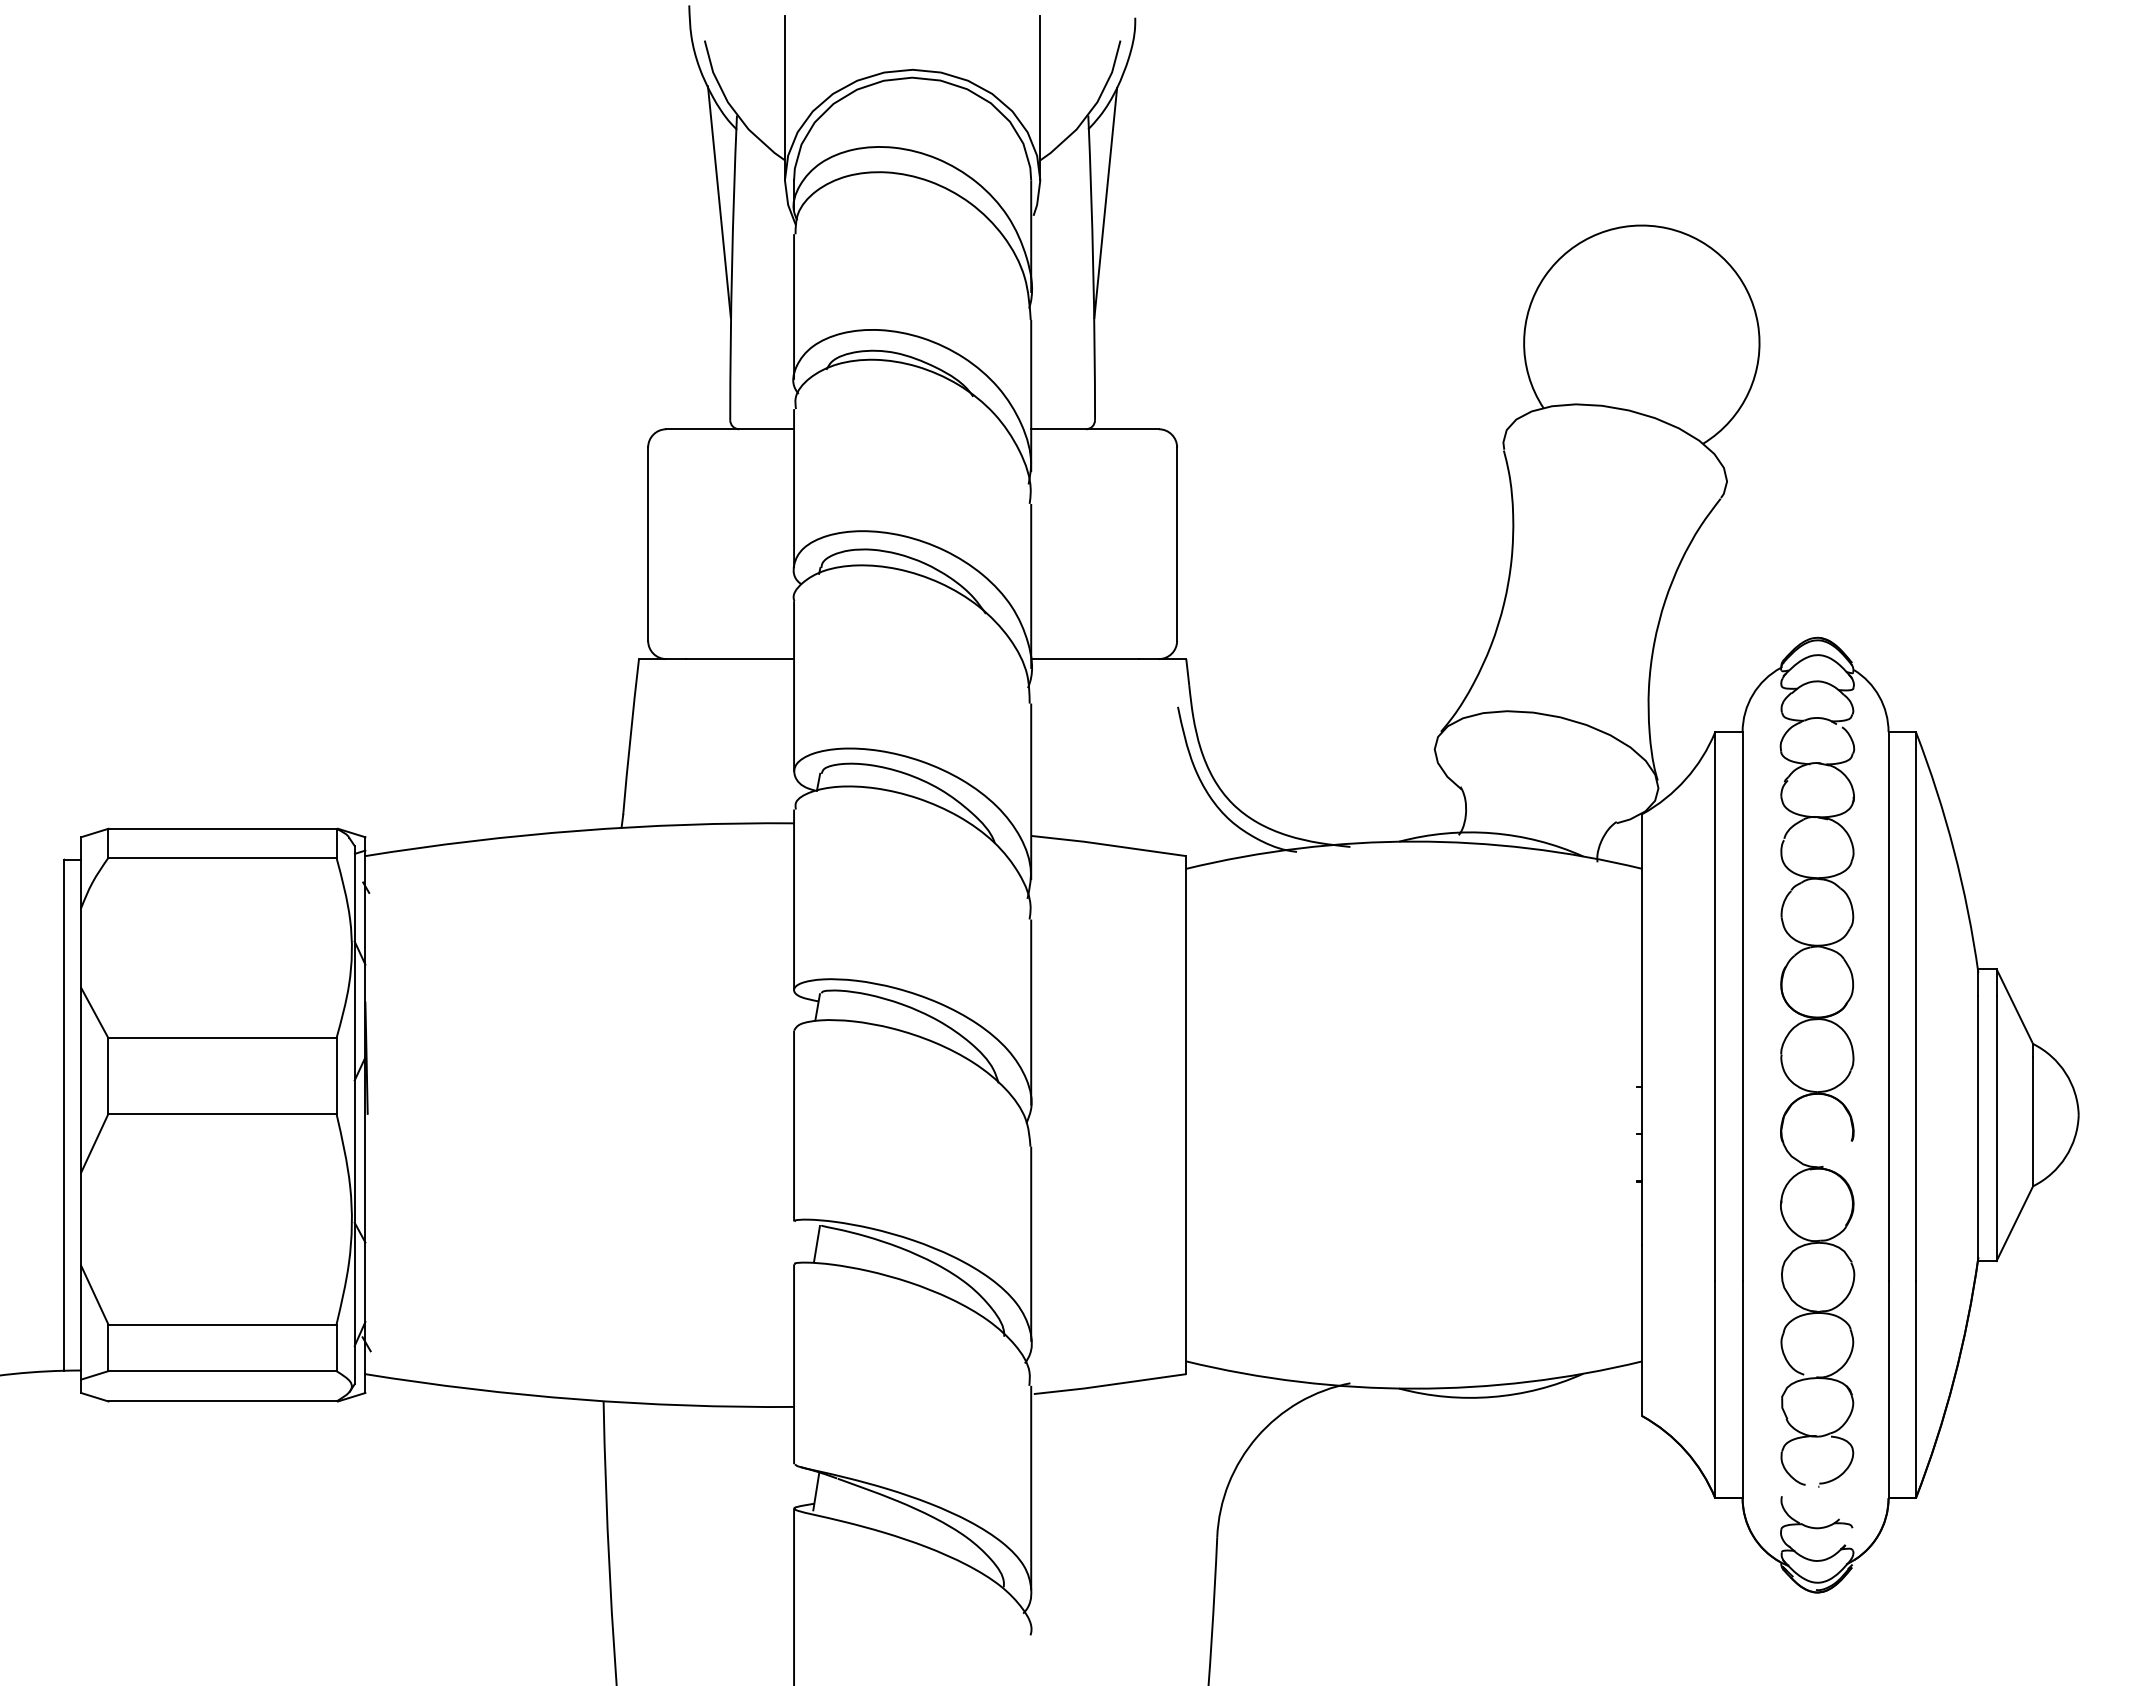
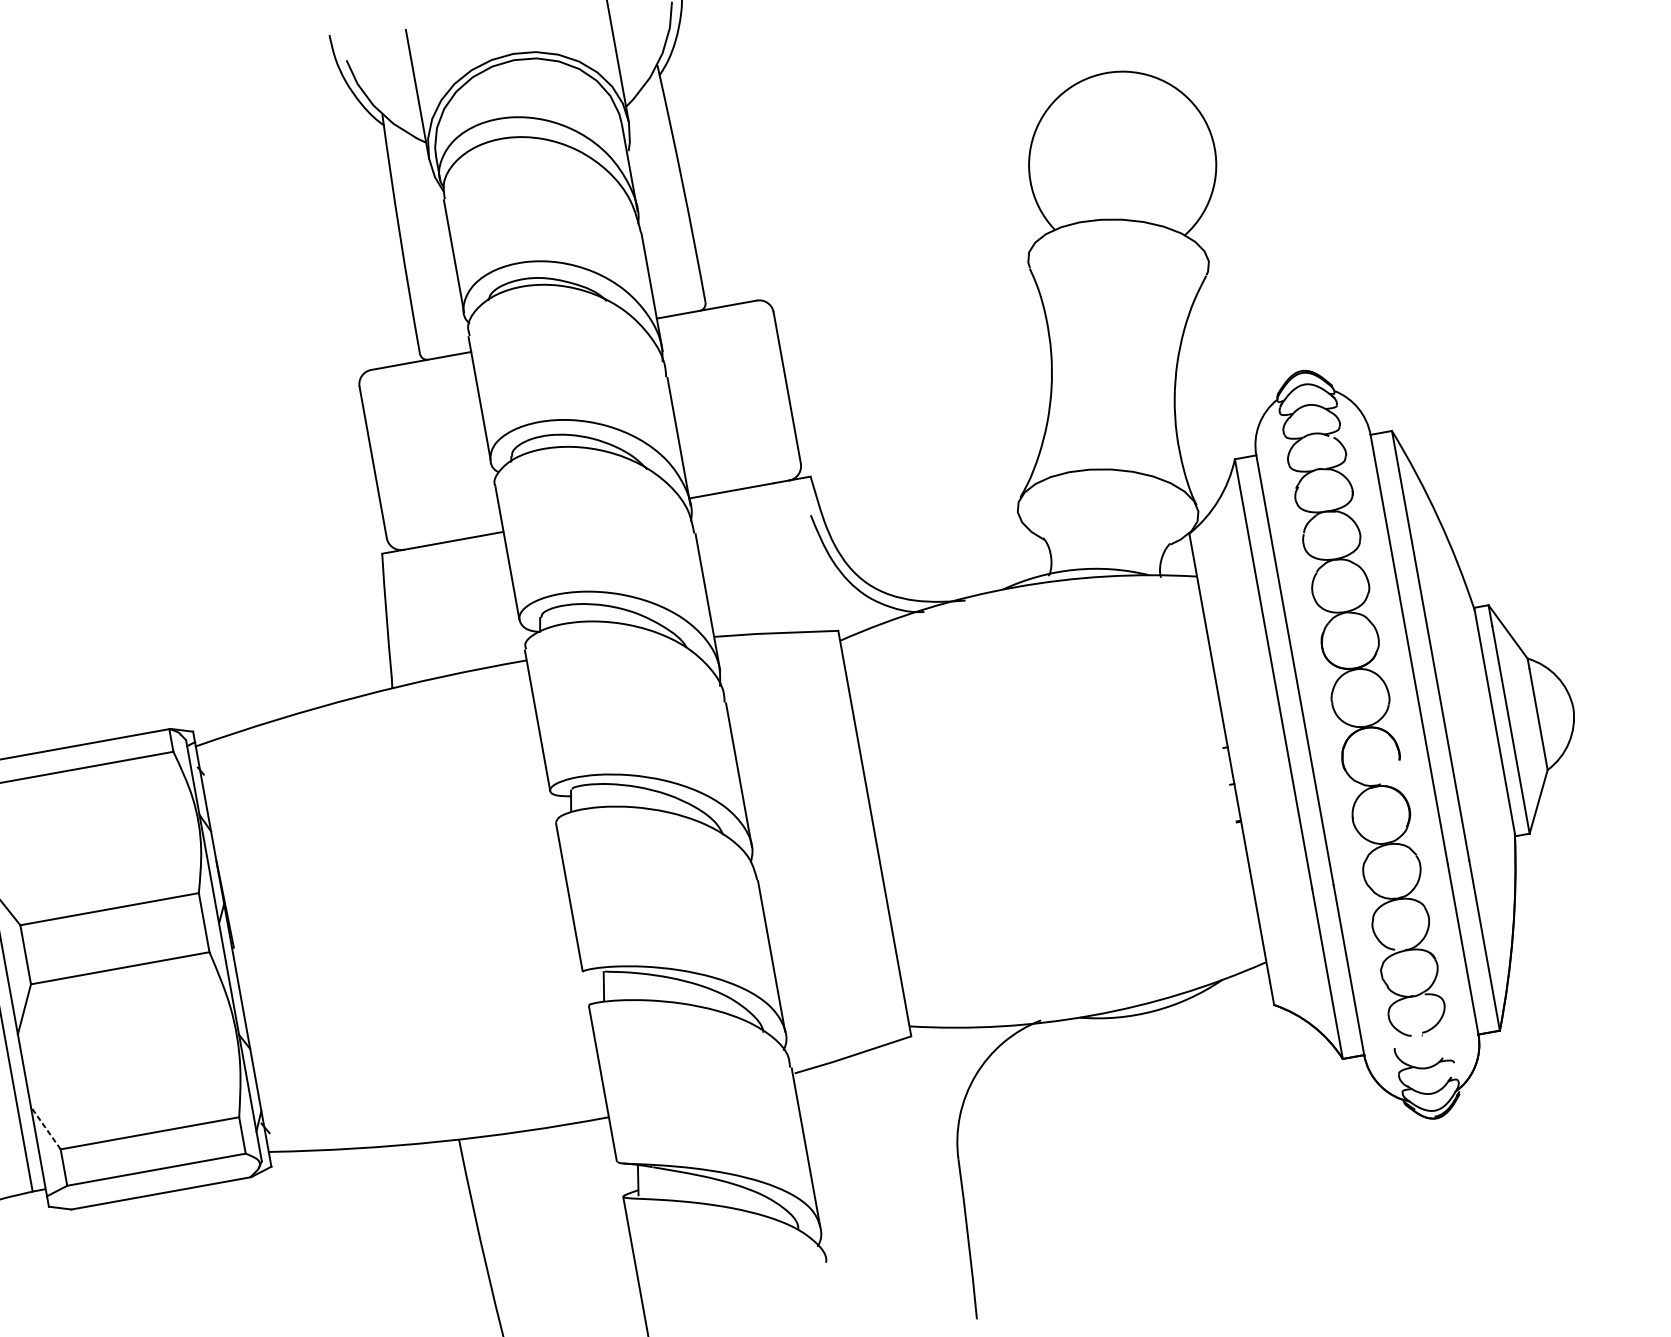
line: (718, 202) -> (380, 185), removed
line: (1105, 202) -> (683, 130), removed
line: (94, 1295) -> (45, 1128), solid -> dashed

